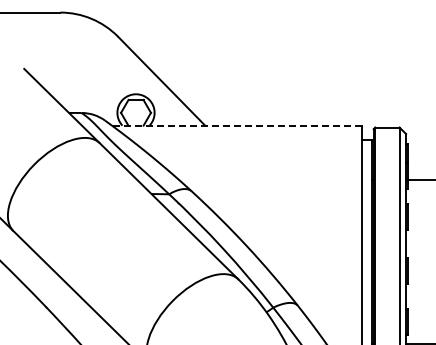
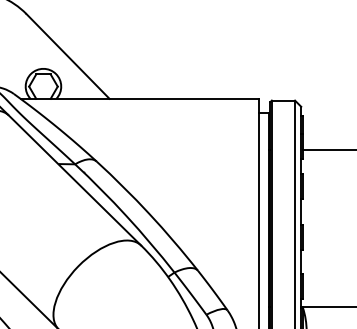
line: (236, 125) -> (139, 98), dashed -> solid

